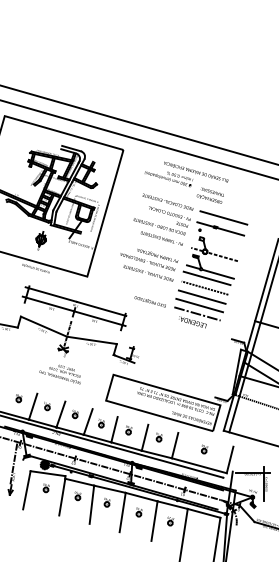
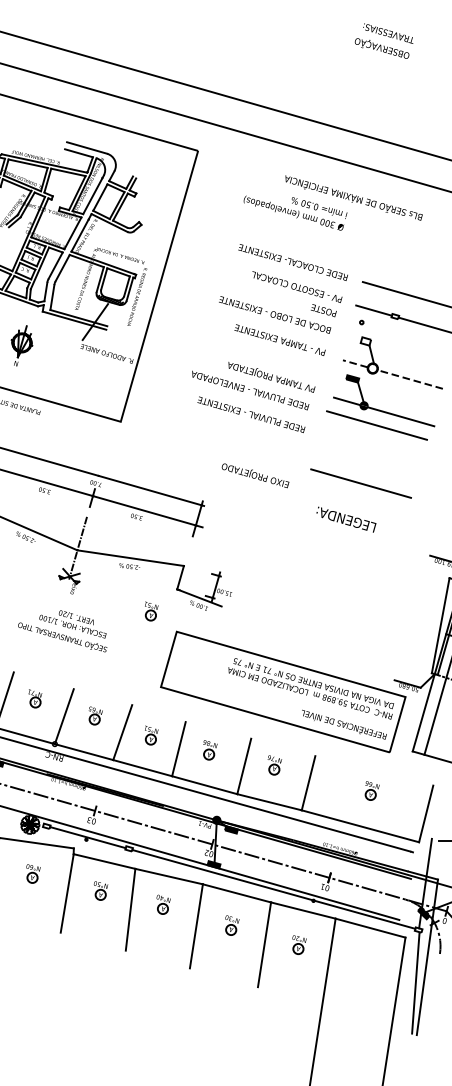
text: (209, 195) -> (382, 40), moved
line: (204, 287) -> (371, 445), removed
line: (201, 296) -> (365, 464), removed
line: (197, 313) -> (356, 500), removed
part: (101, 365) -> (151, 611), added

